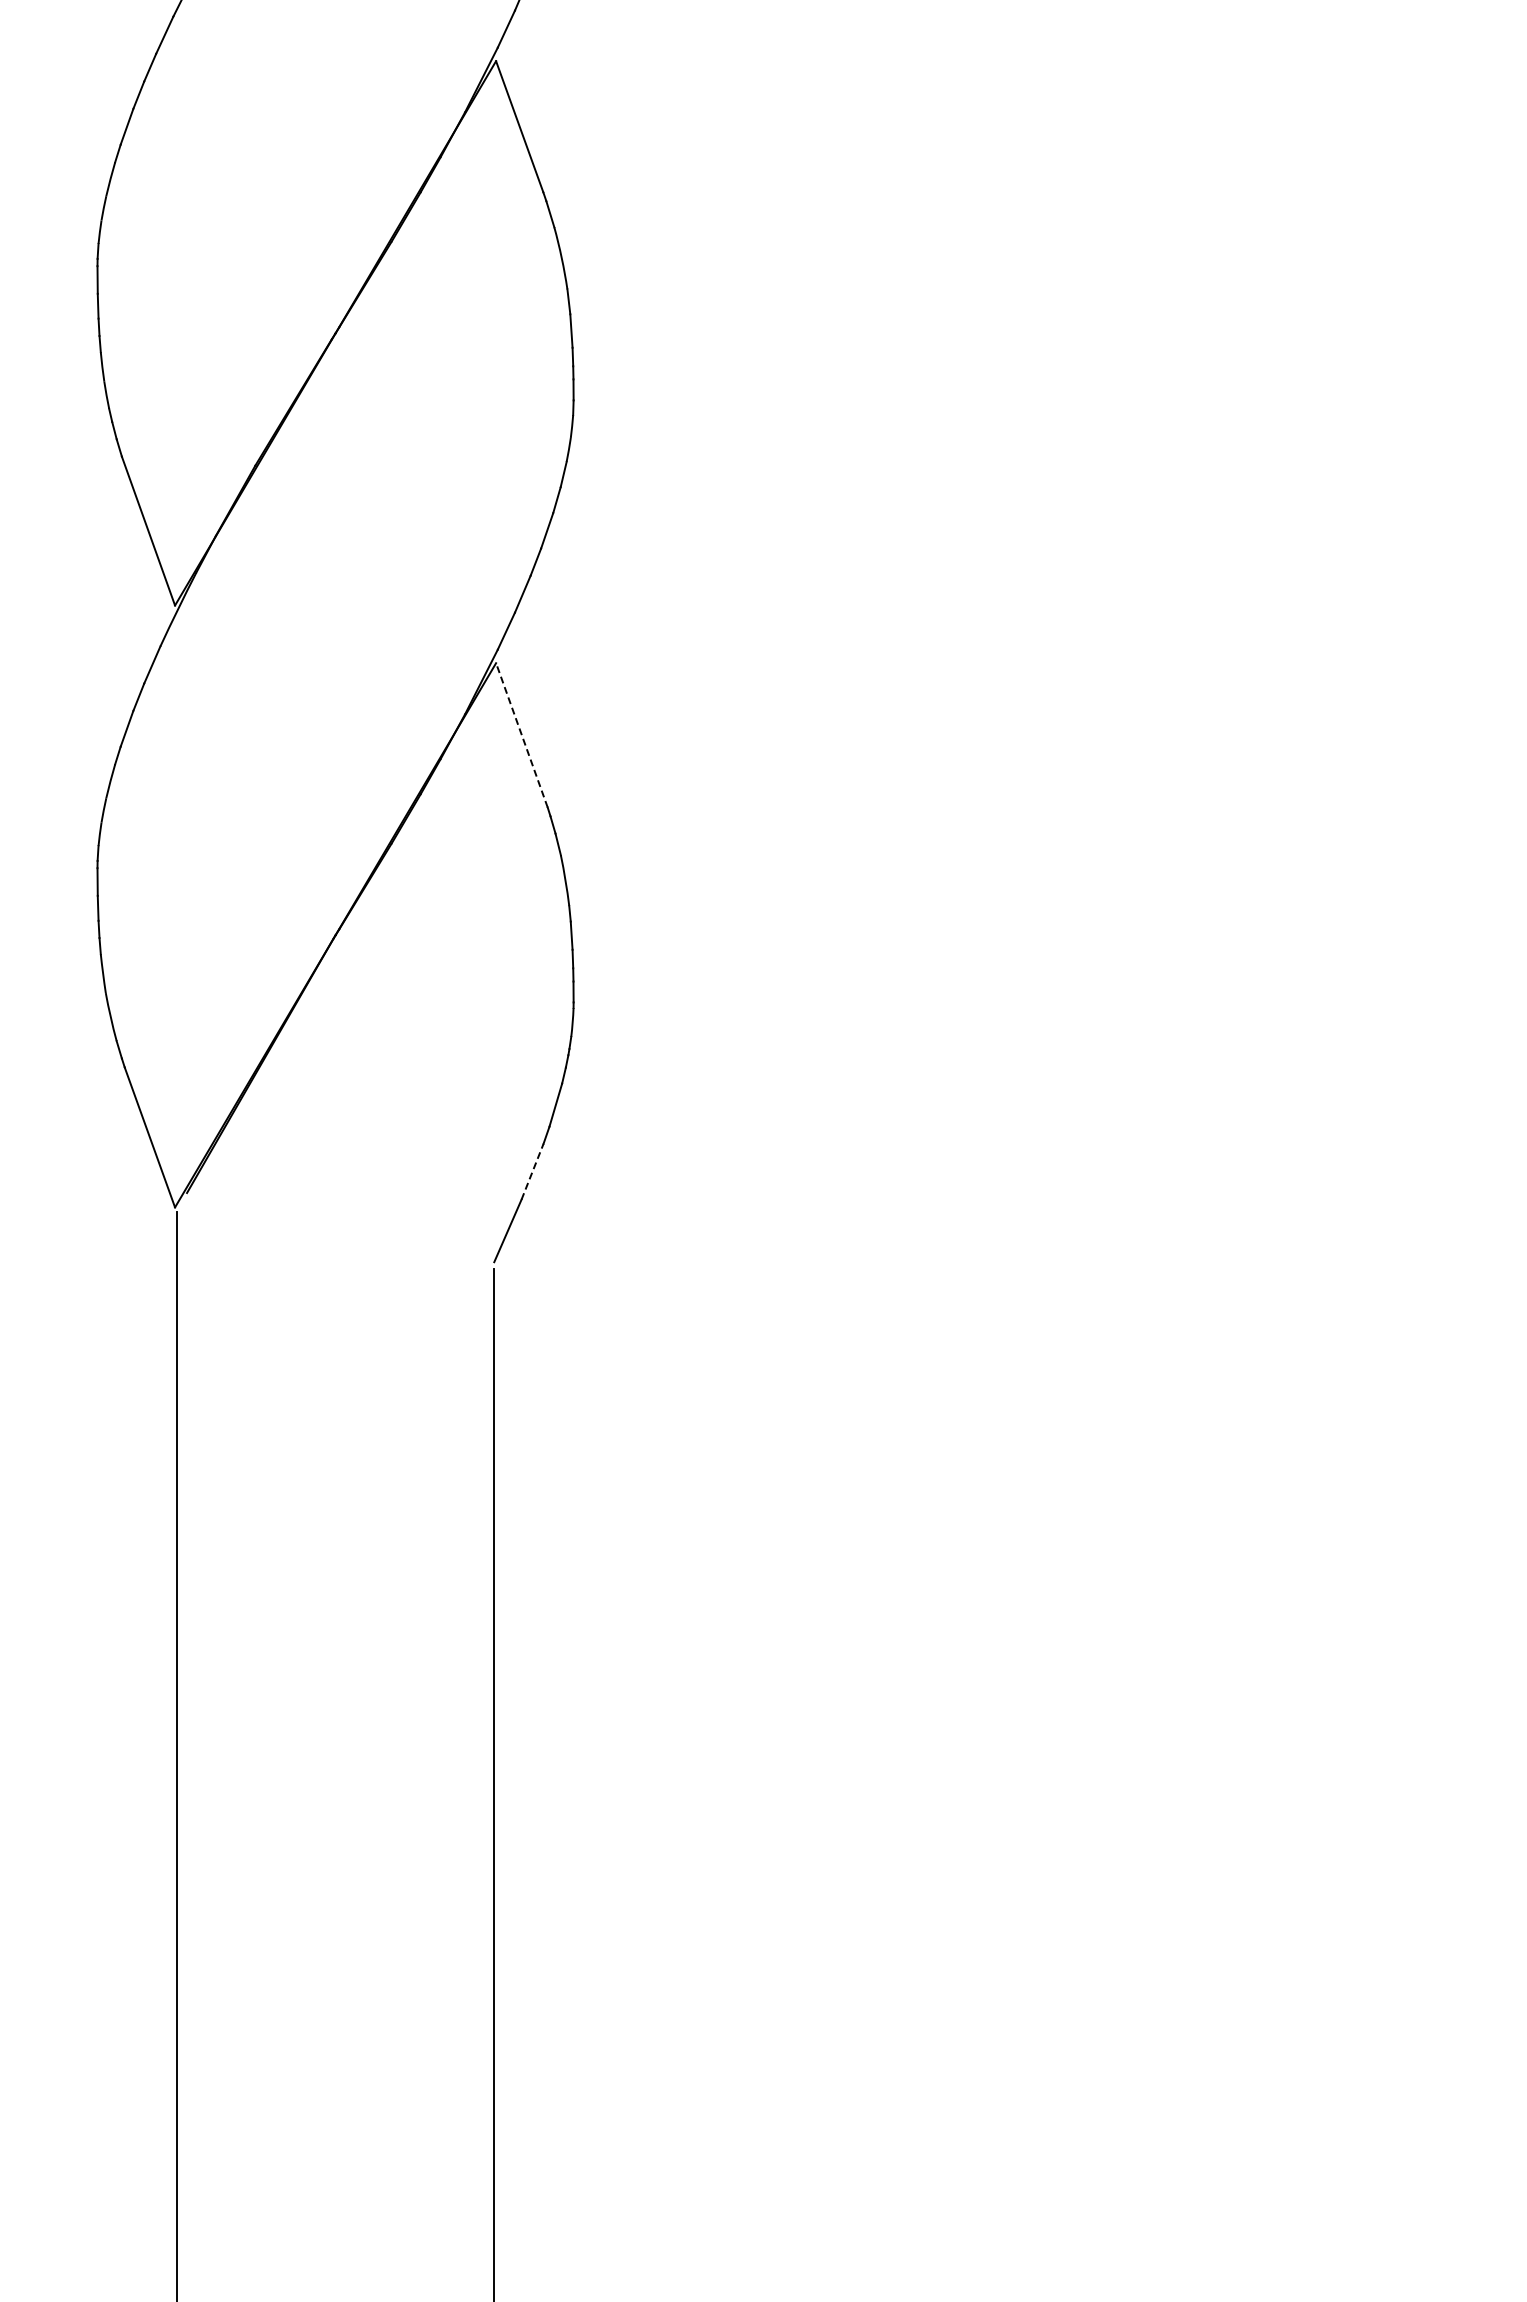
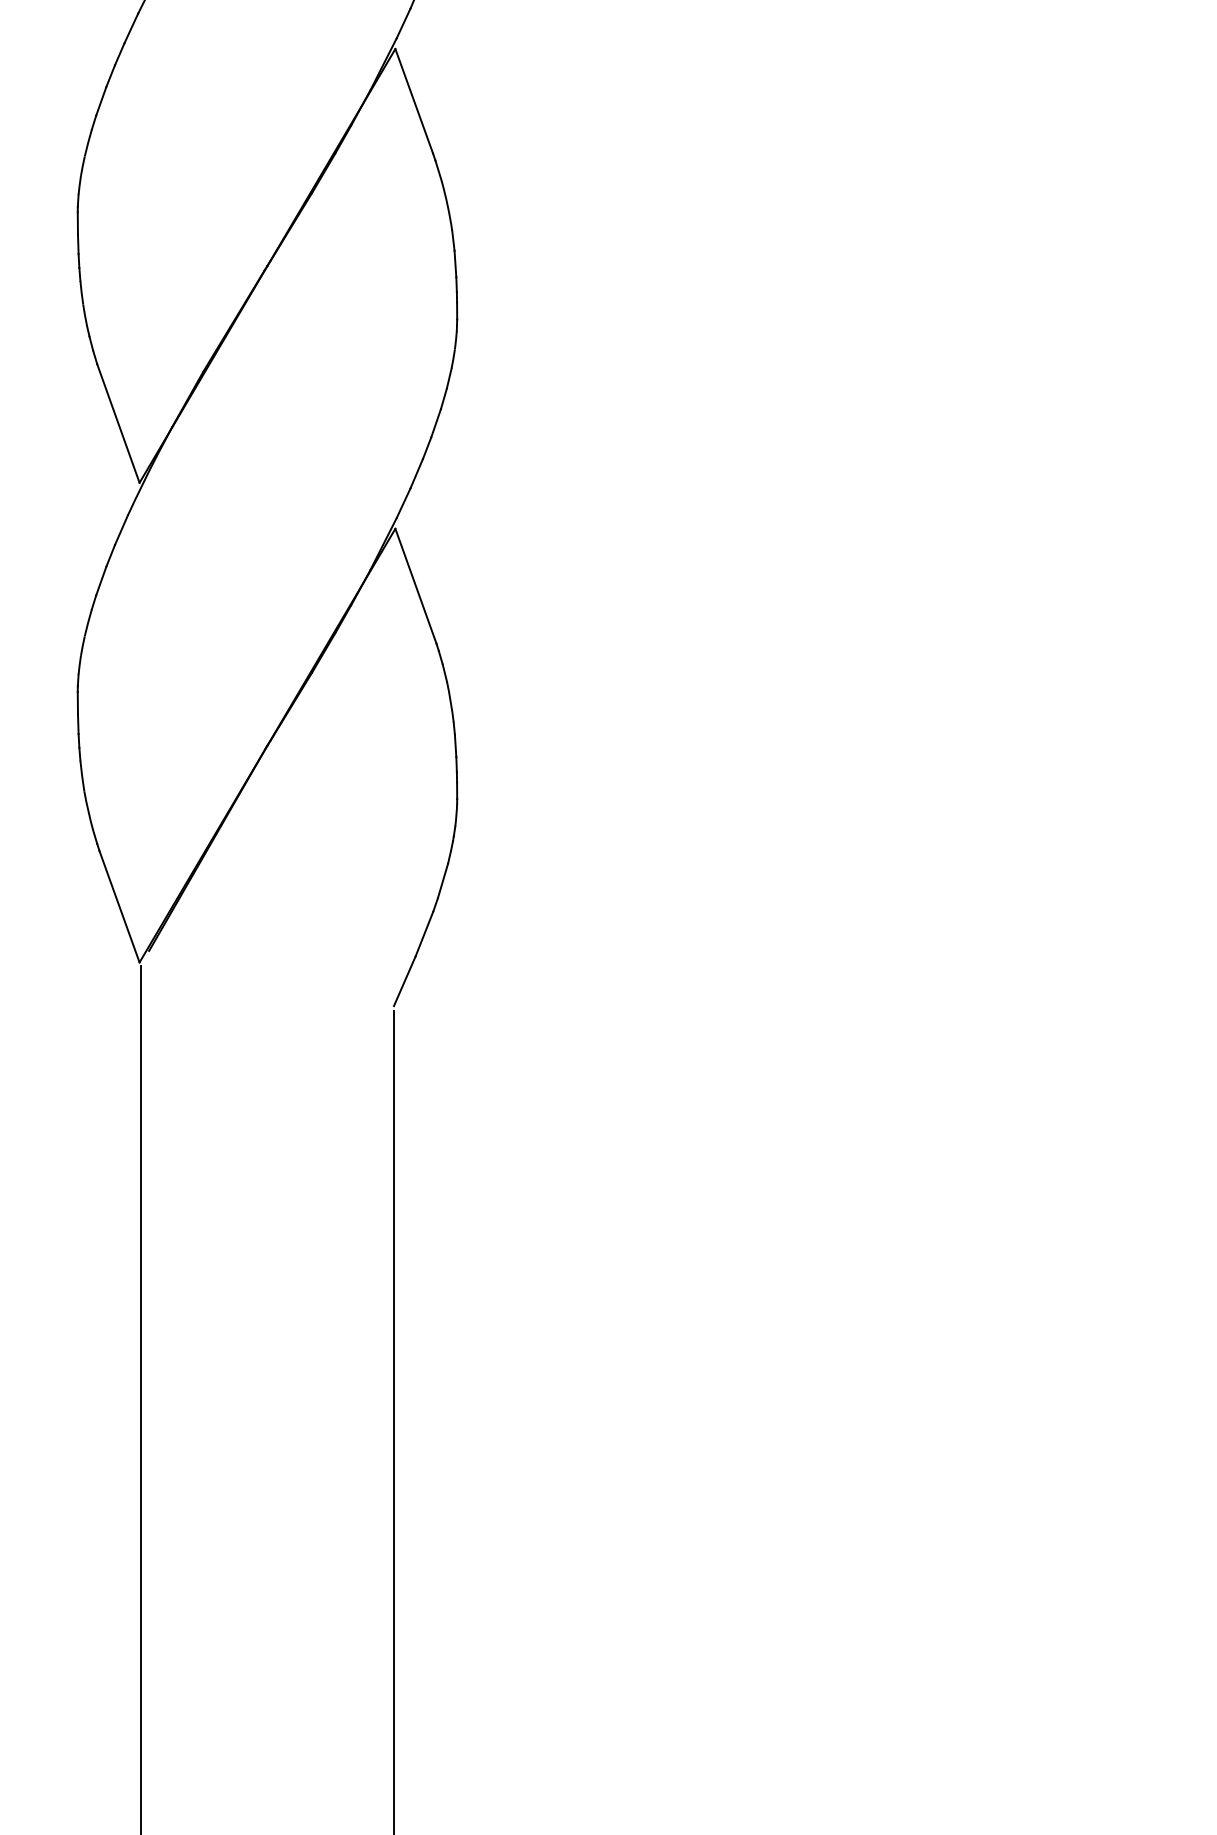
line: (521, 735) -> (415, 586), dashed -> solid
line: (532, 1171) -> (424, 933), dashed -> solid

